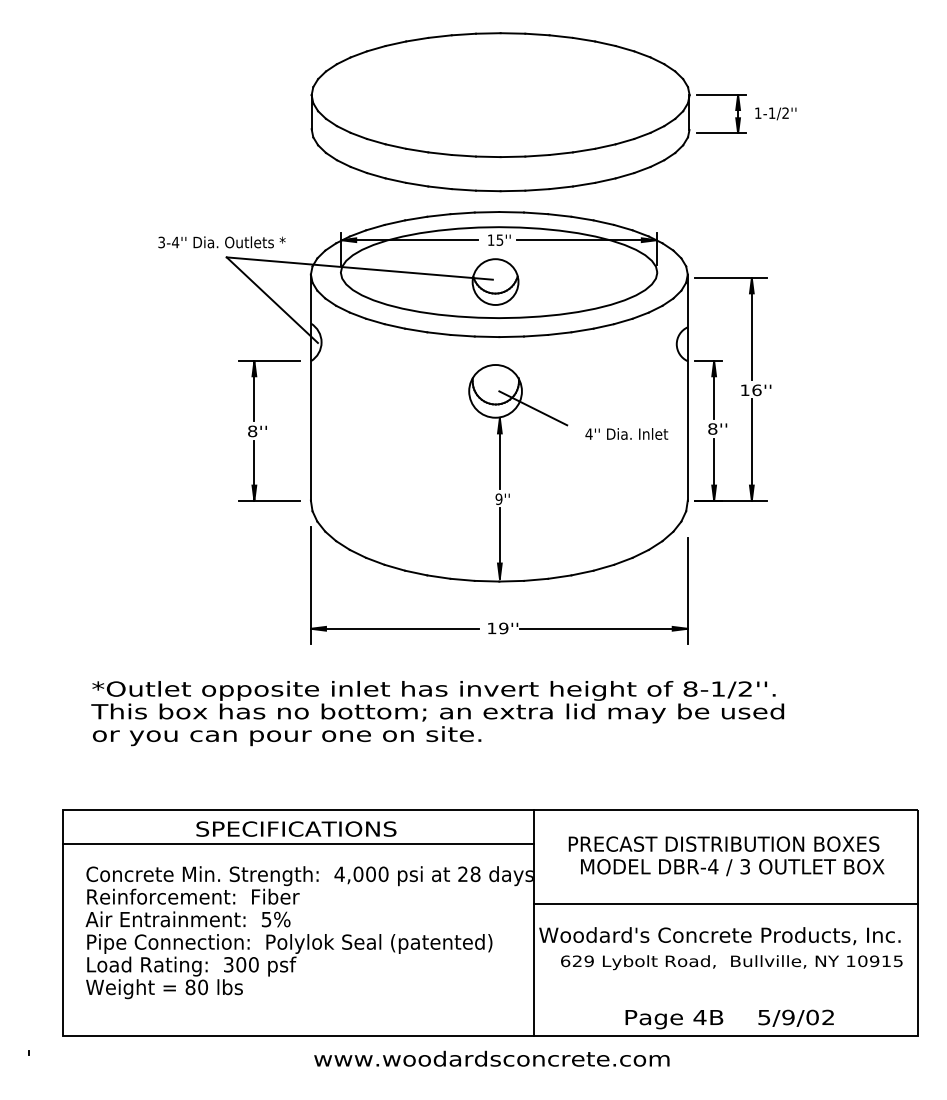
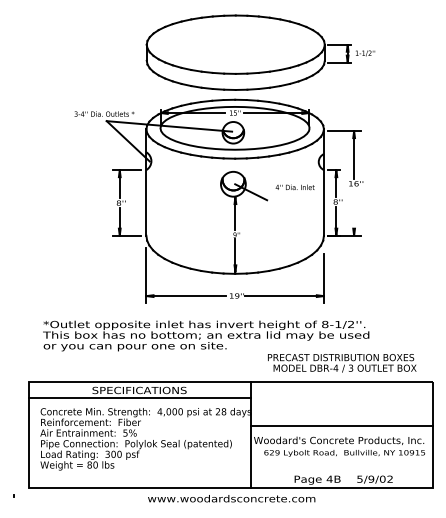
text: (625, 434) -> (294, 187), moved
line: (752, 449) -> (354, 211), removed
text: (727, 856) -> (342, 363), moved

